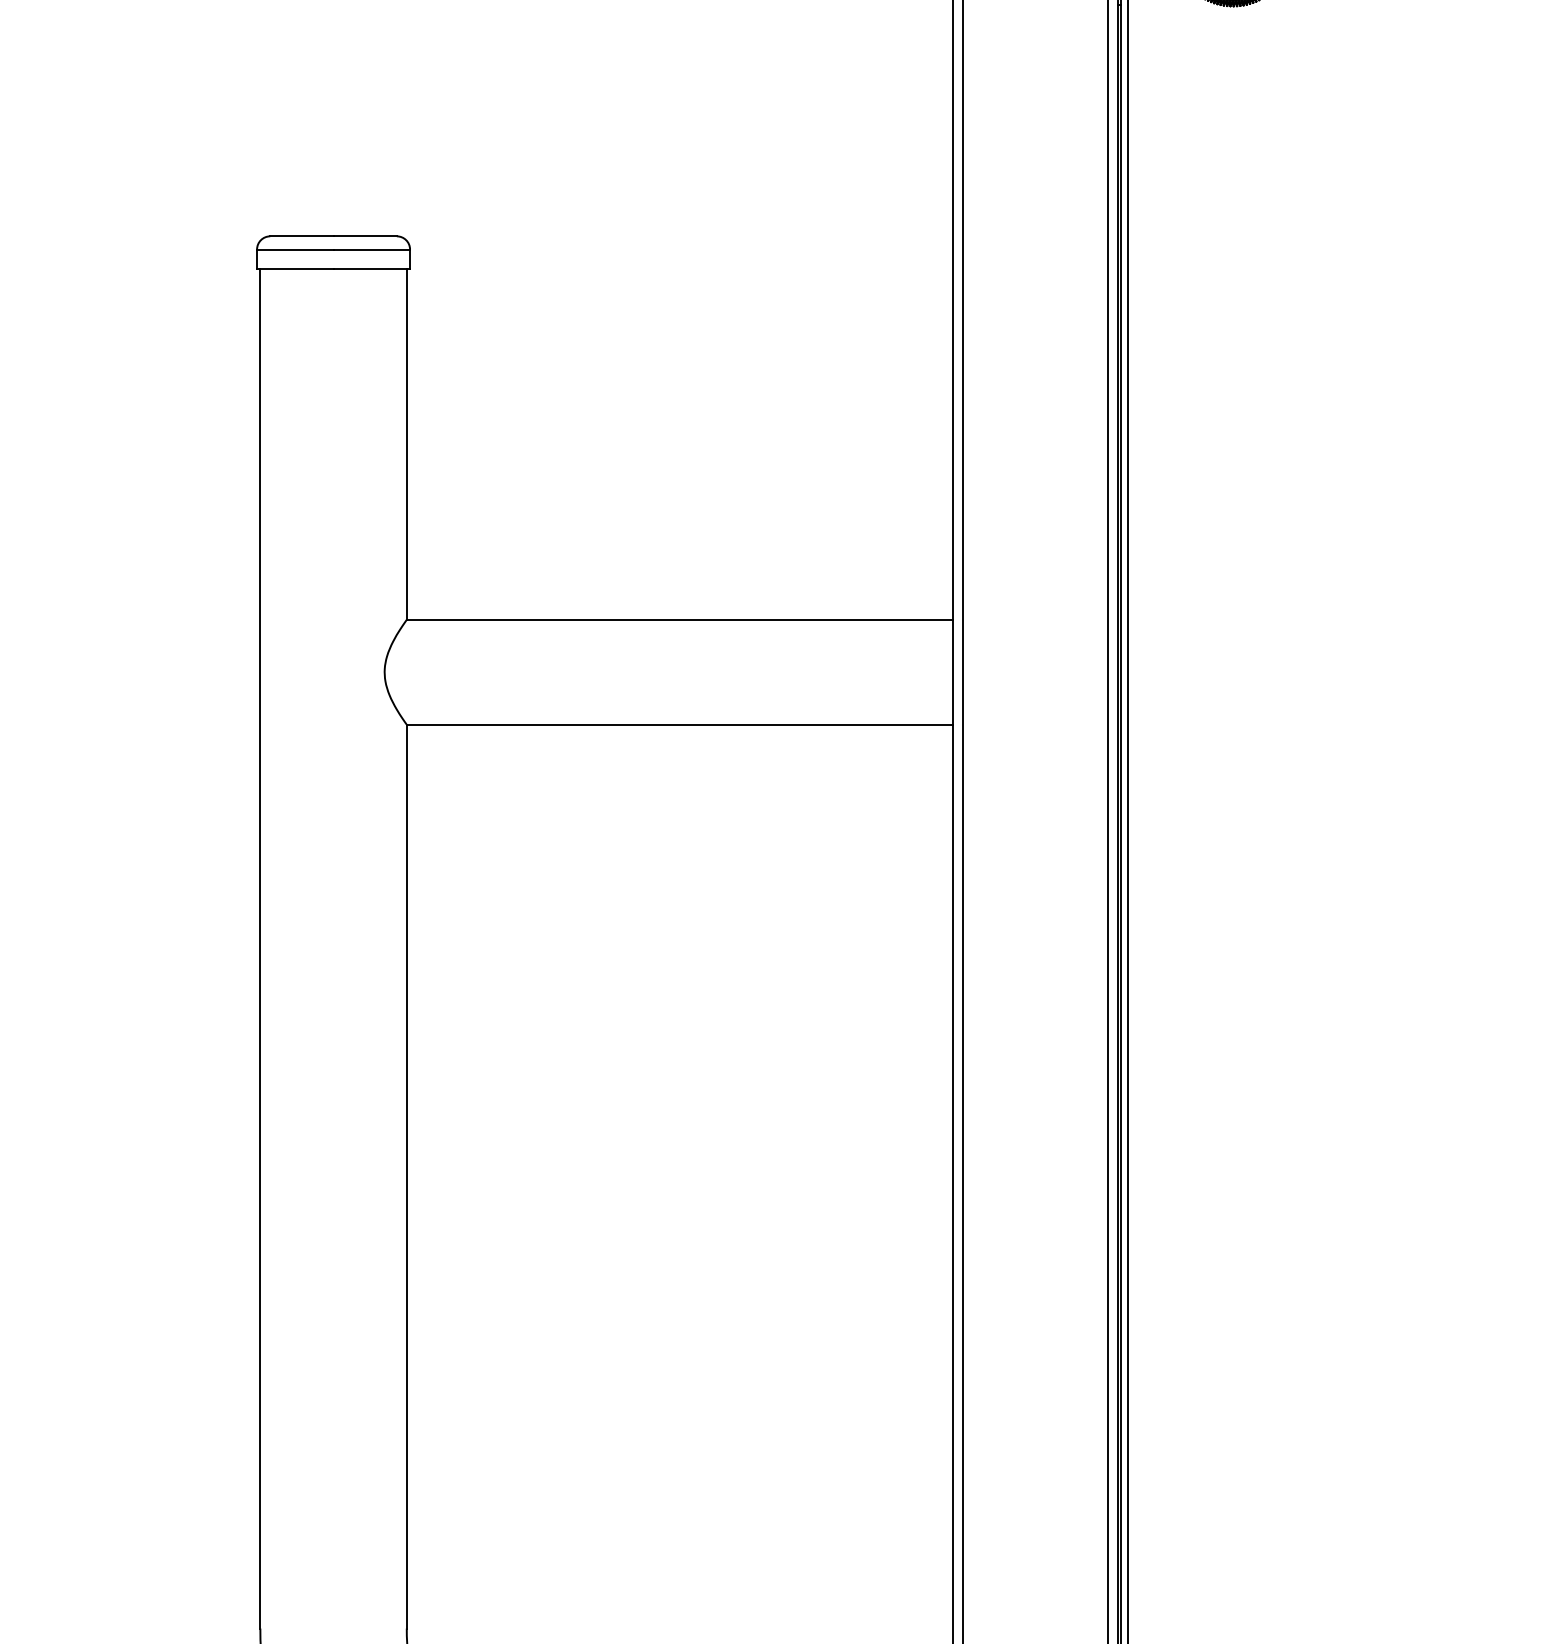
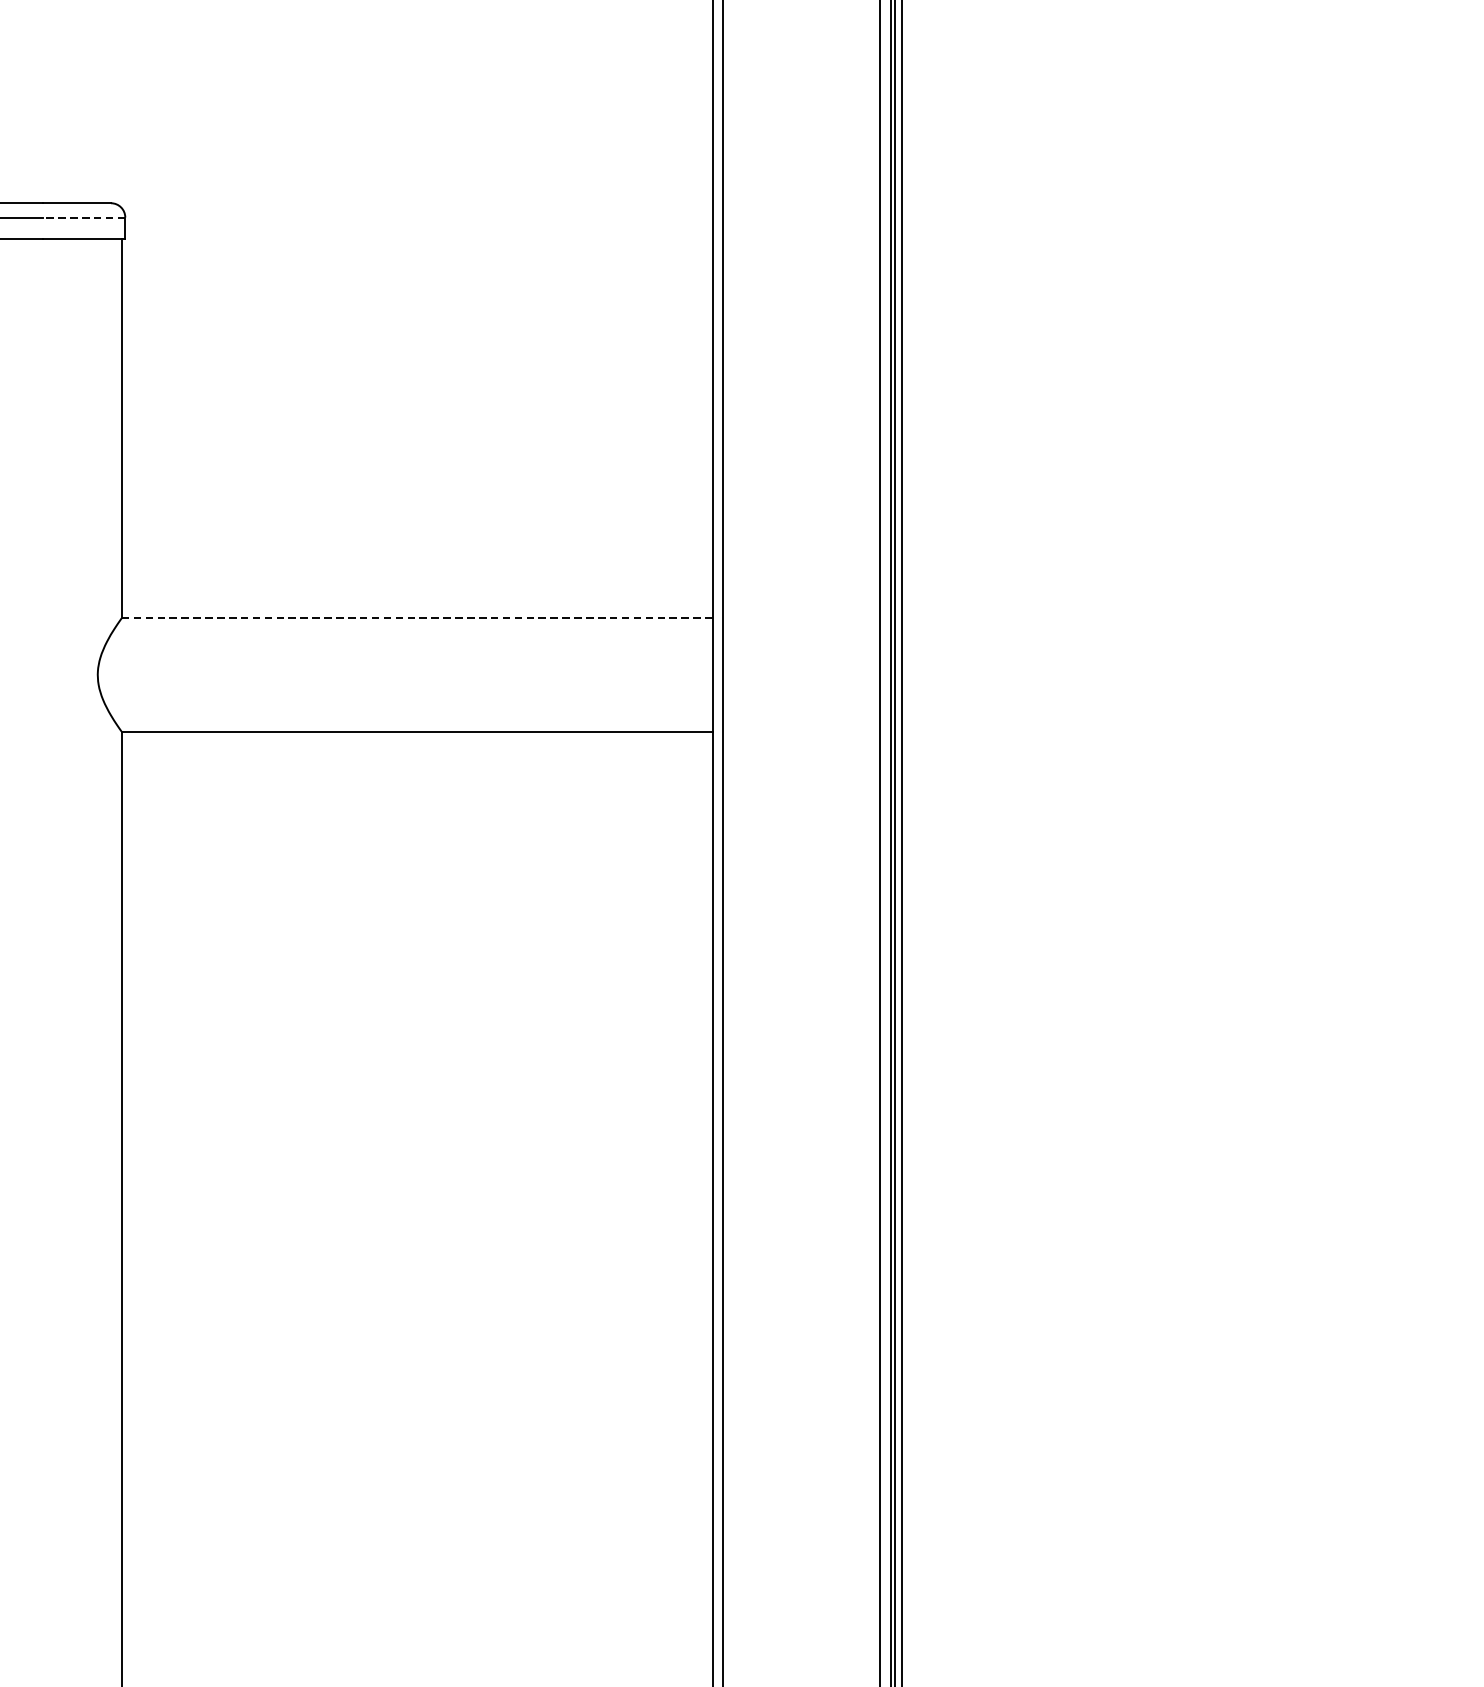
line: (371, 249) -> (83, 217), solid -> dashed
line: (679, 619) -> (416, 617), solid -> dashed

